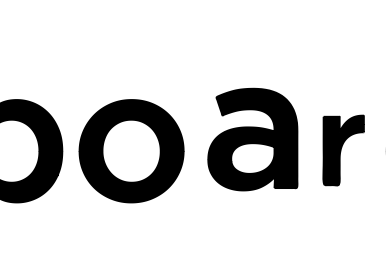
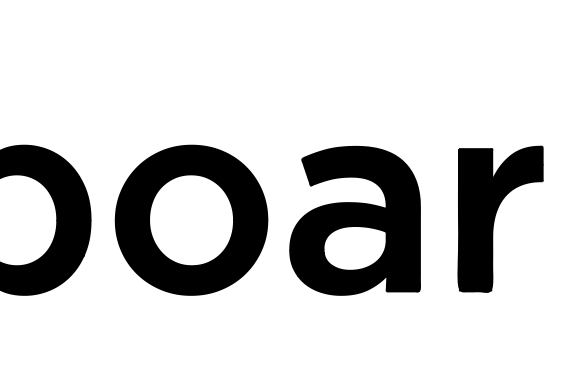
part: (252, 139) -> (354, 220), moved
part: (343, 150) -> (500, 219), size x1.43

